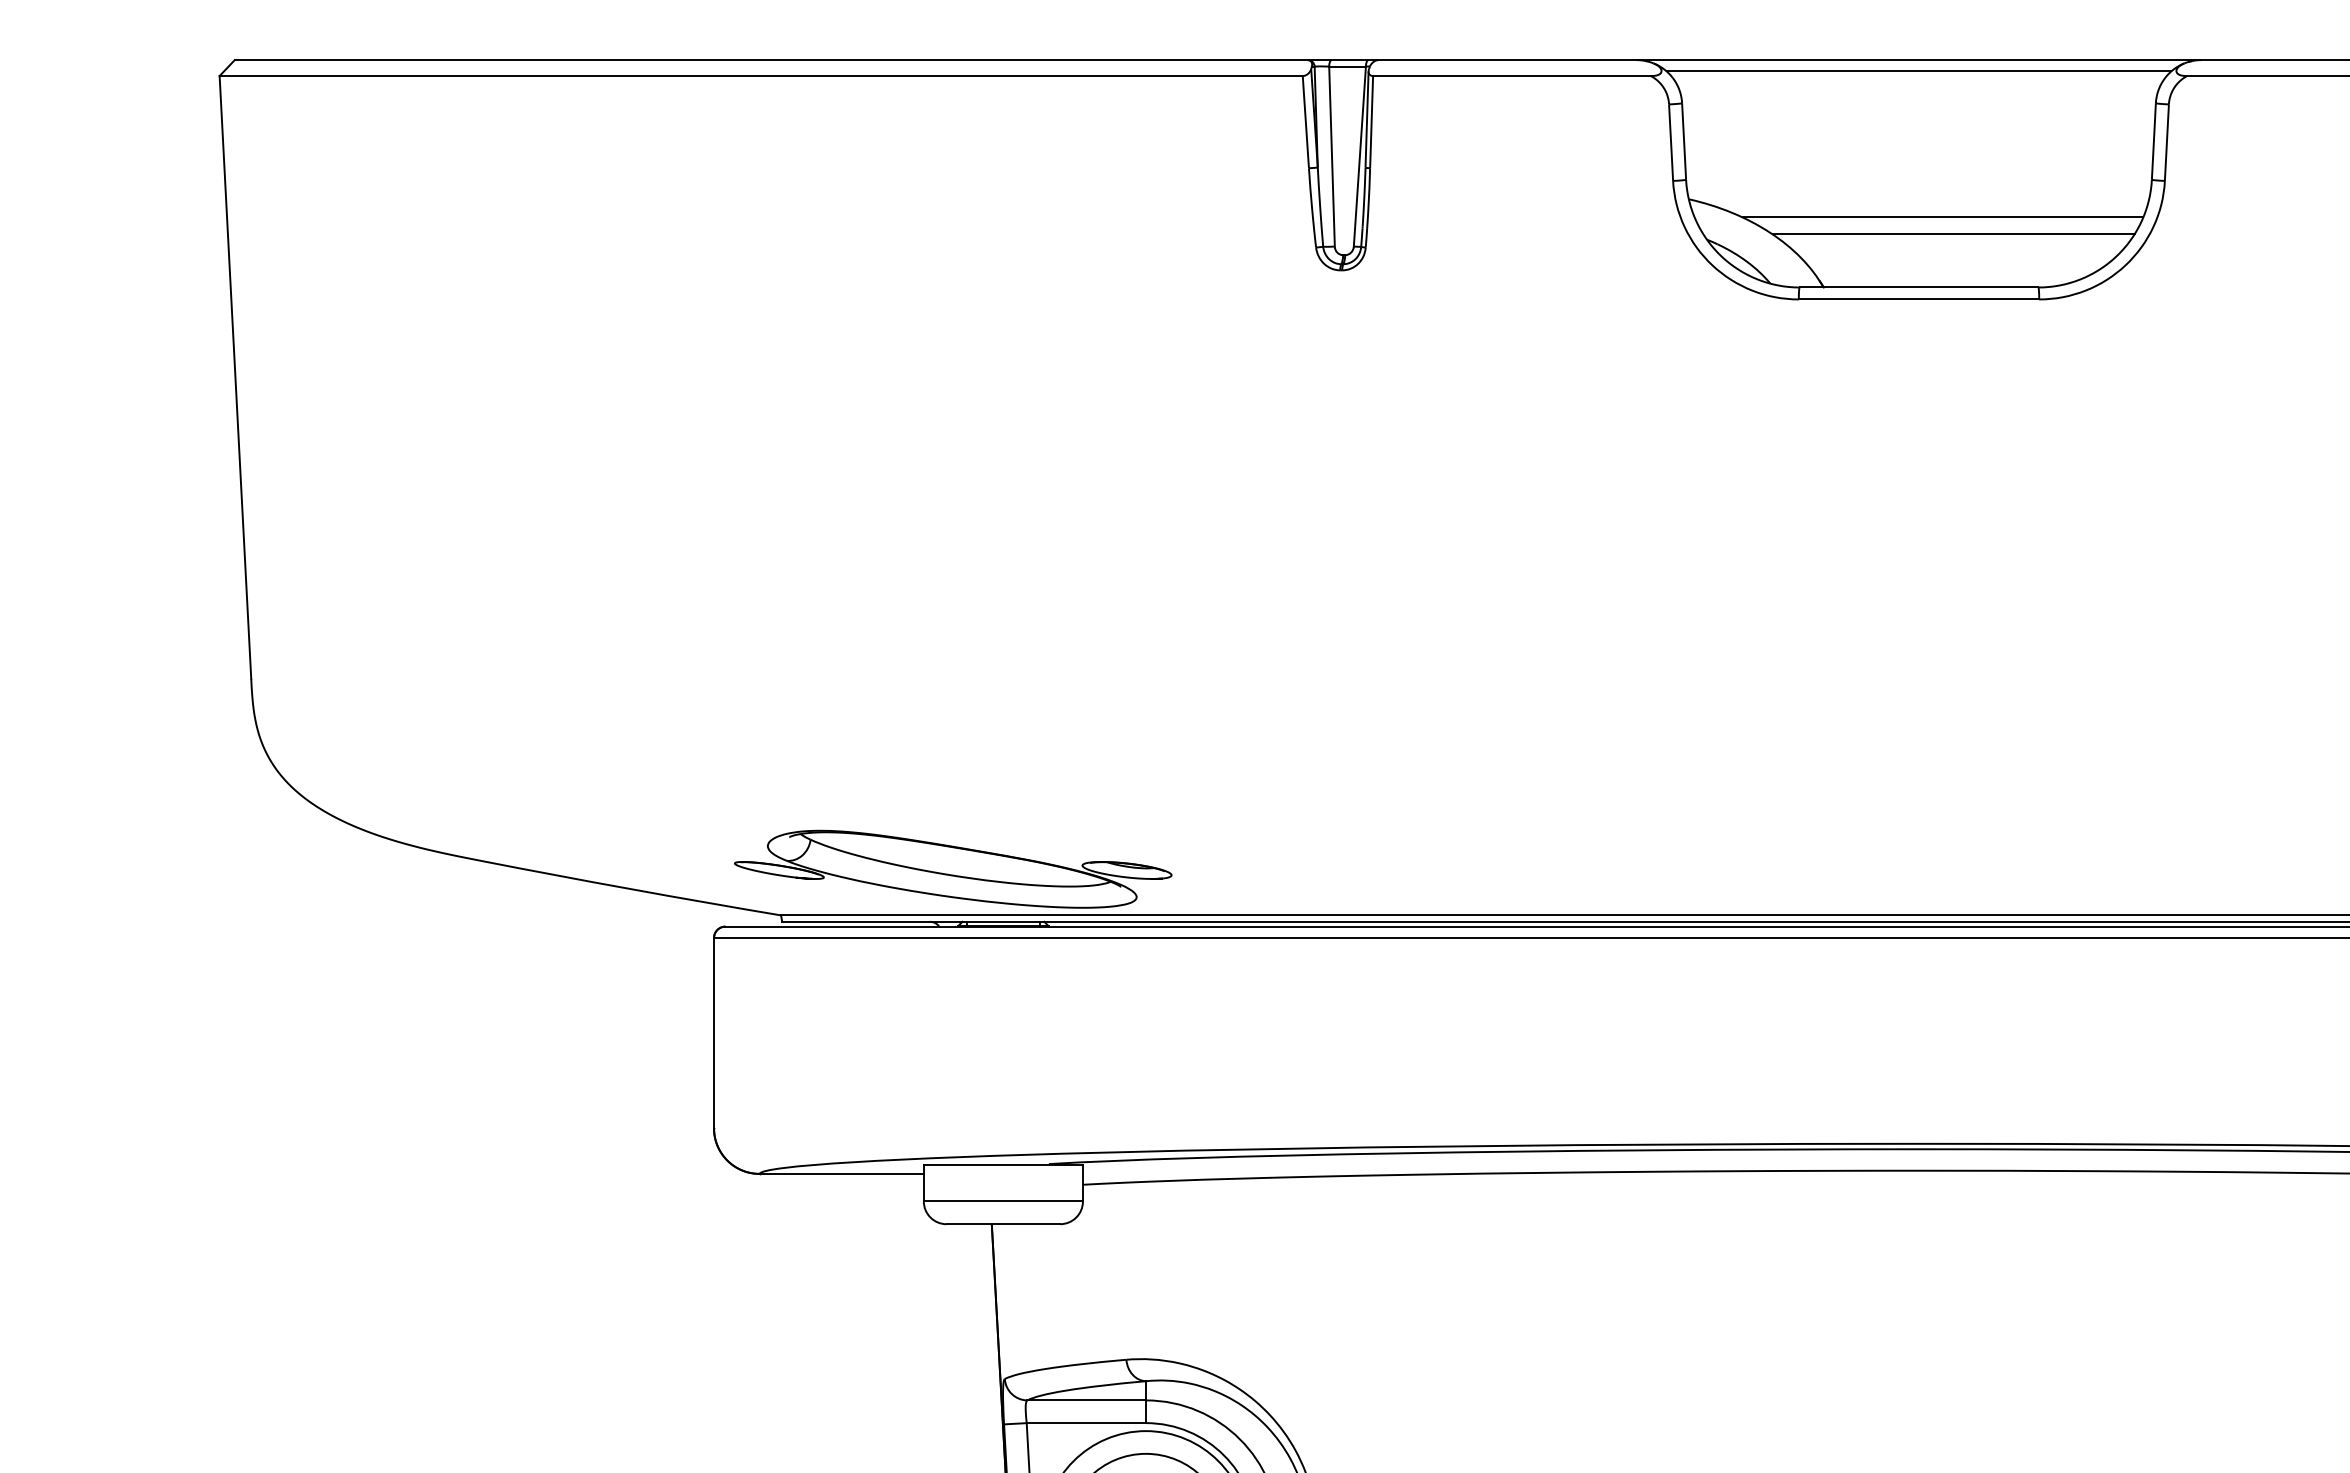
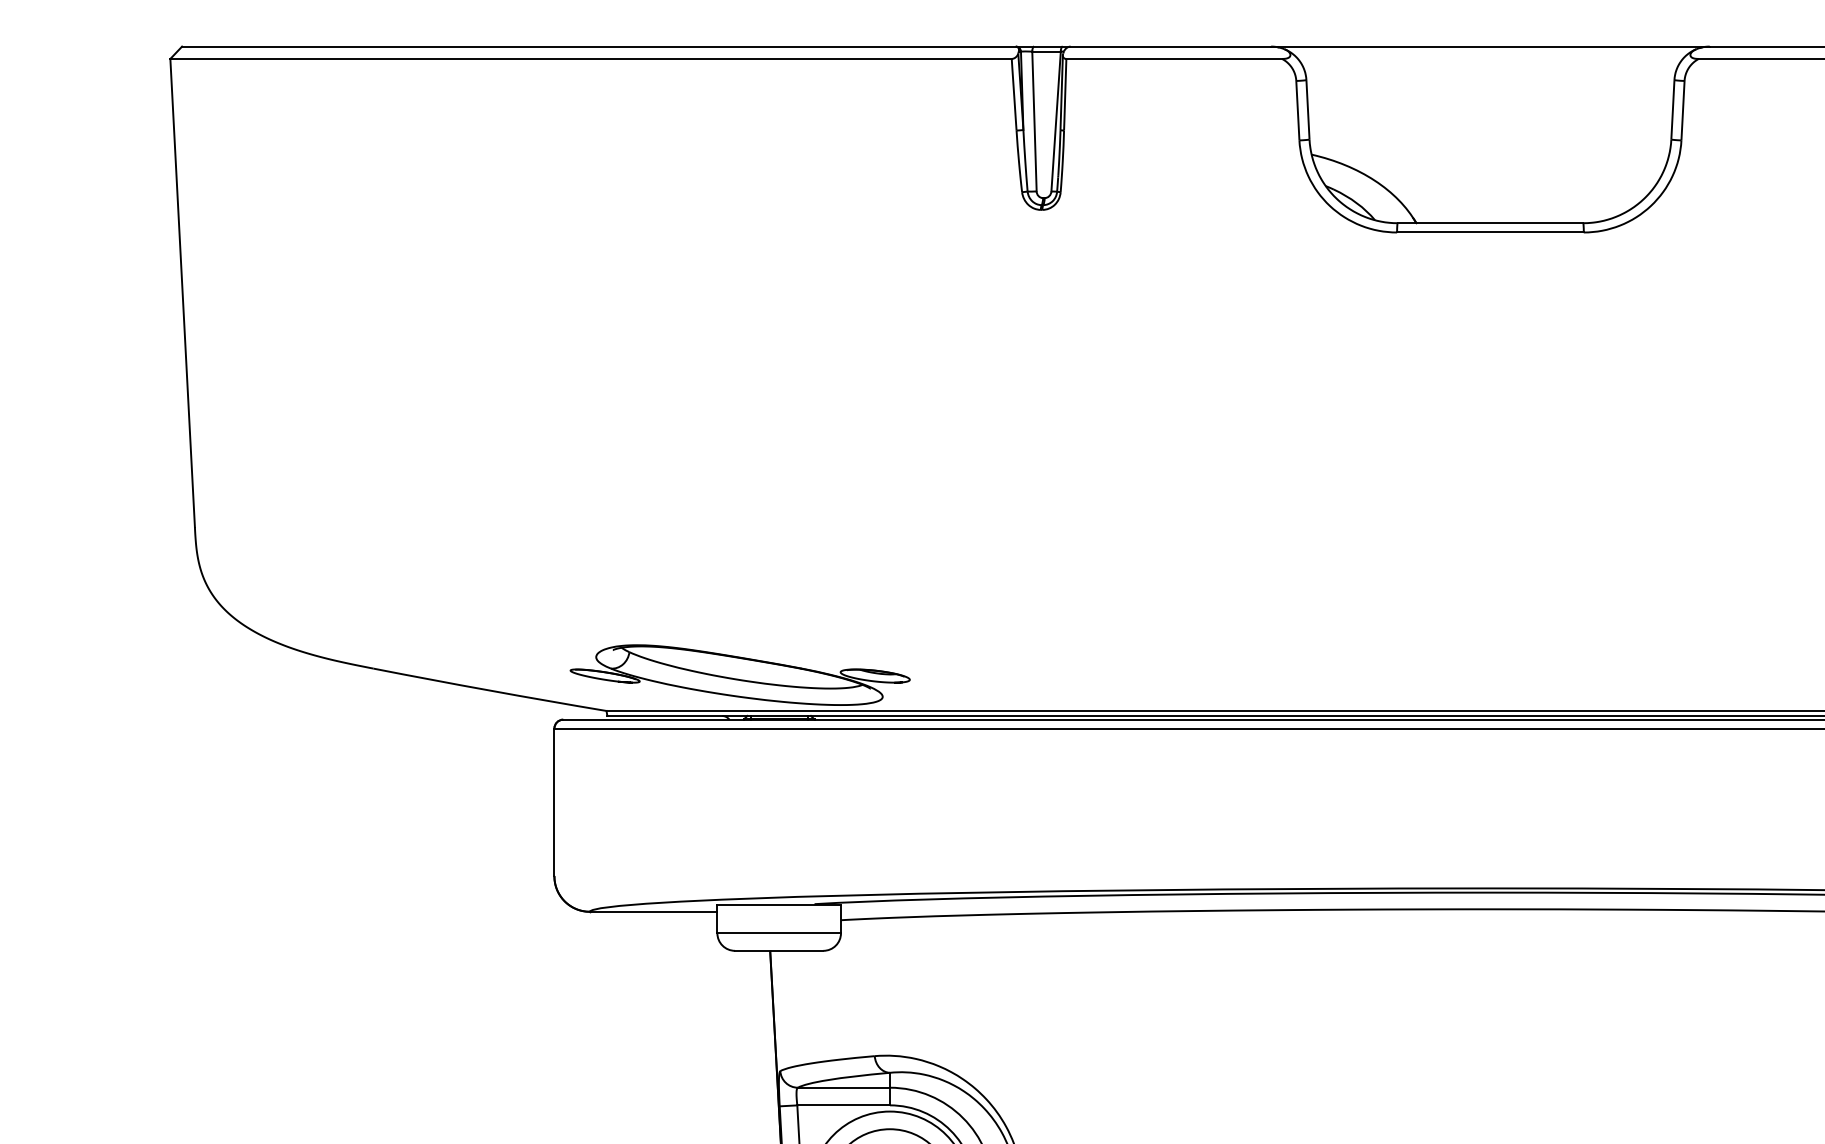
line: (1918, 71) -> (1490, 55), removed
line: (1942, 217) -> (1508, 168), removed
line: (1953, 234) -> (1517, 182), removed

